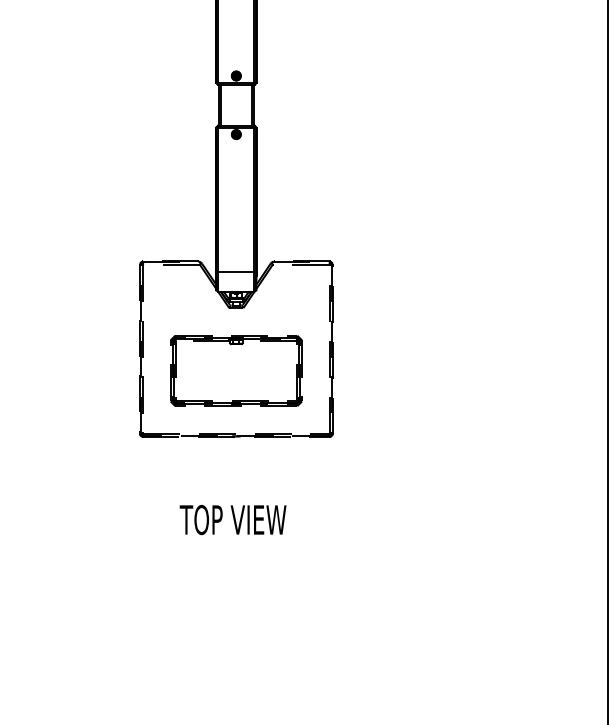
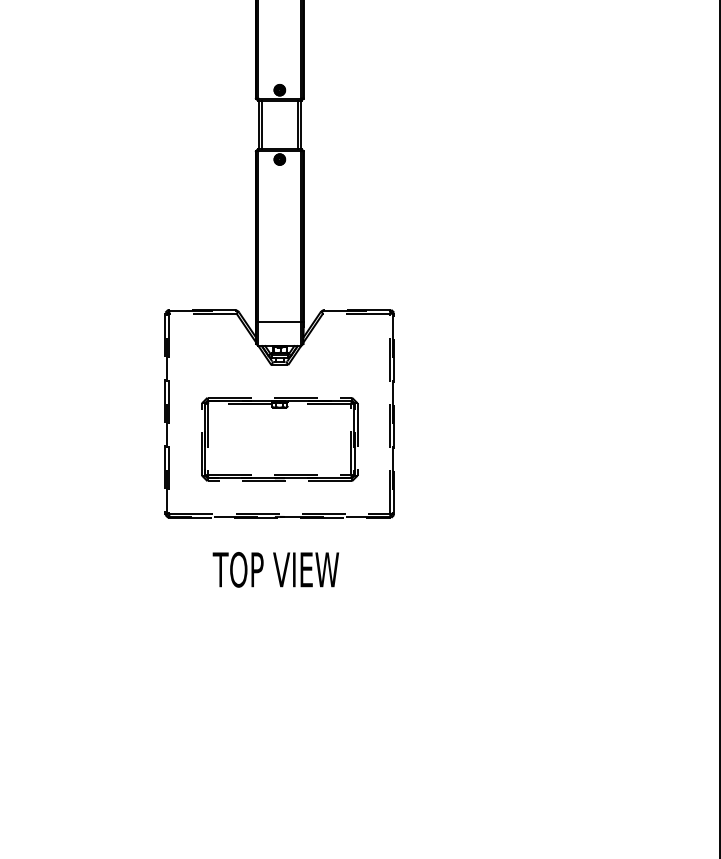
text: (232, 519) -> (275, 569), moved

